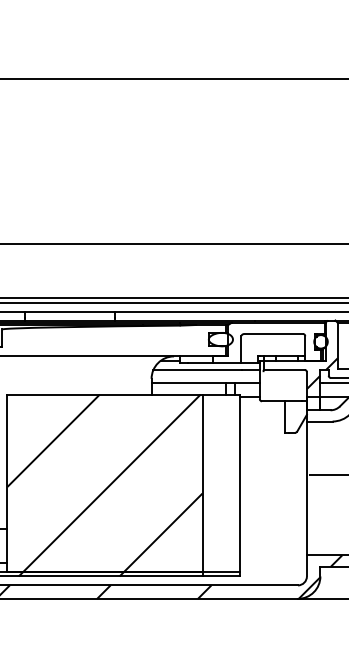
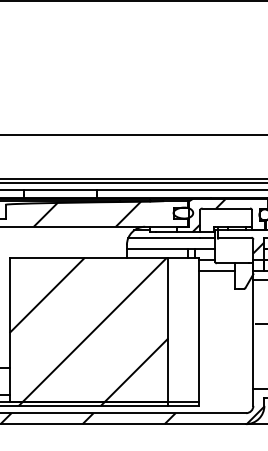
hatch: (102, 340) -> (86, 213), added
hatch: (252, 342) -> (209, 215), added
line: (262, 410) -> (217, 270), added

